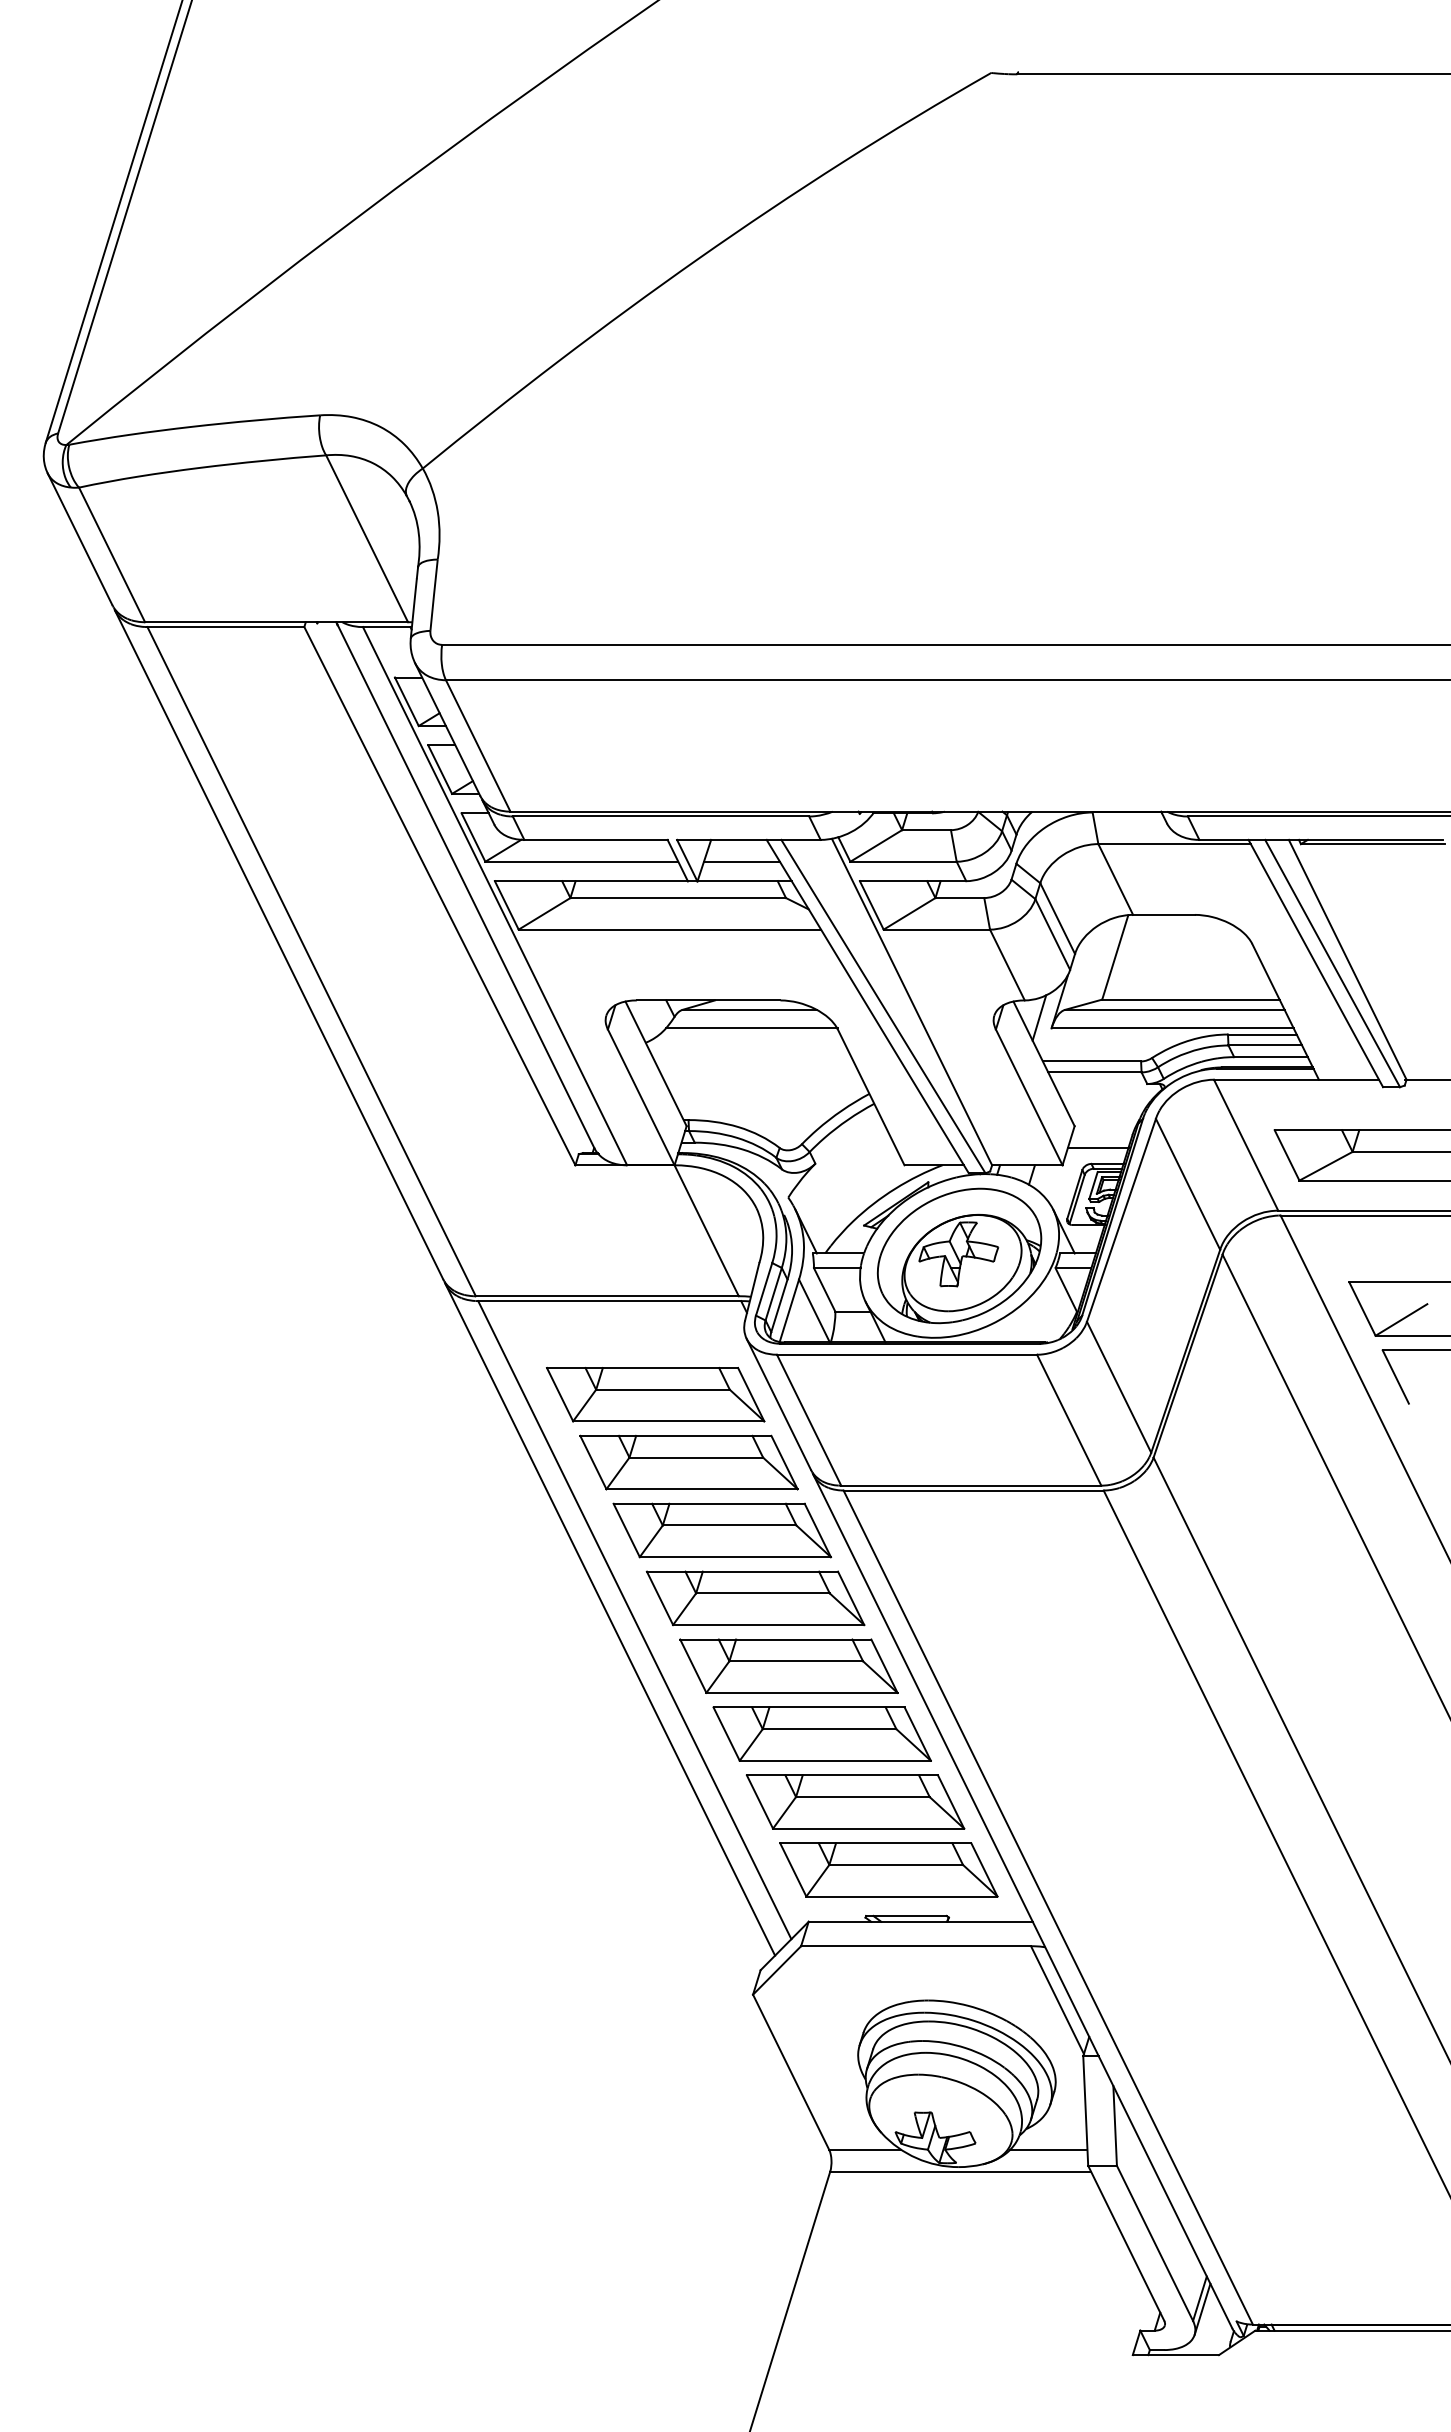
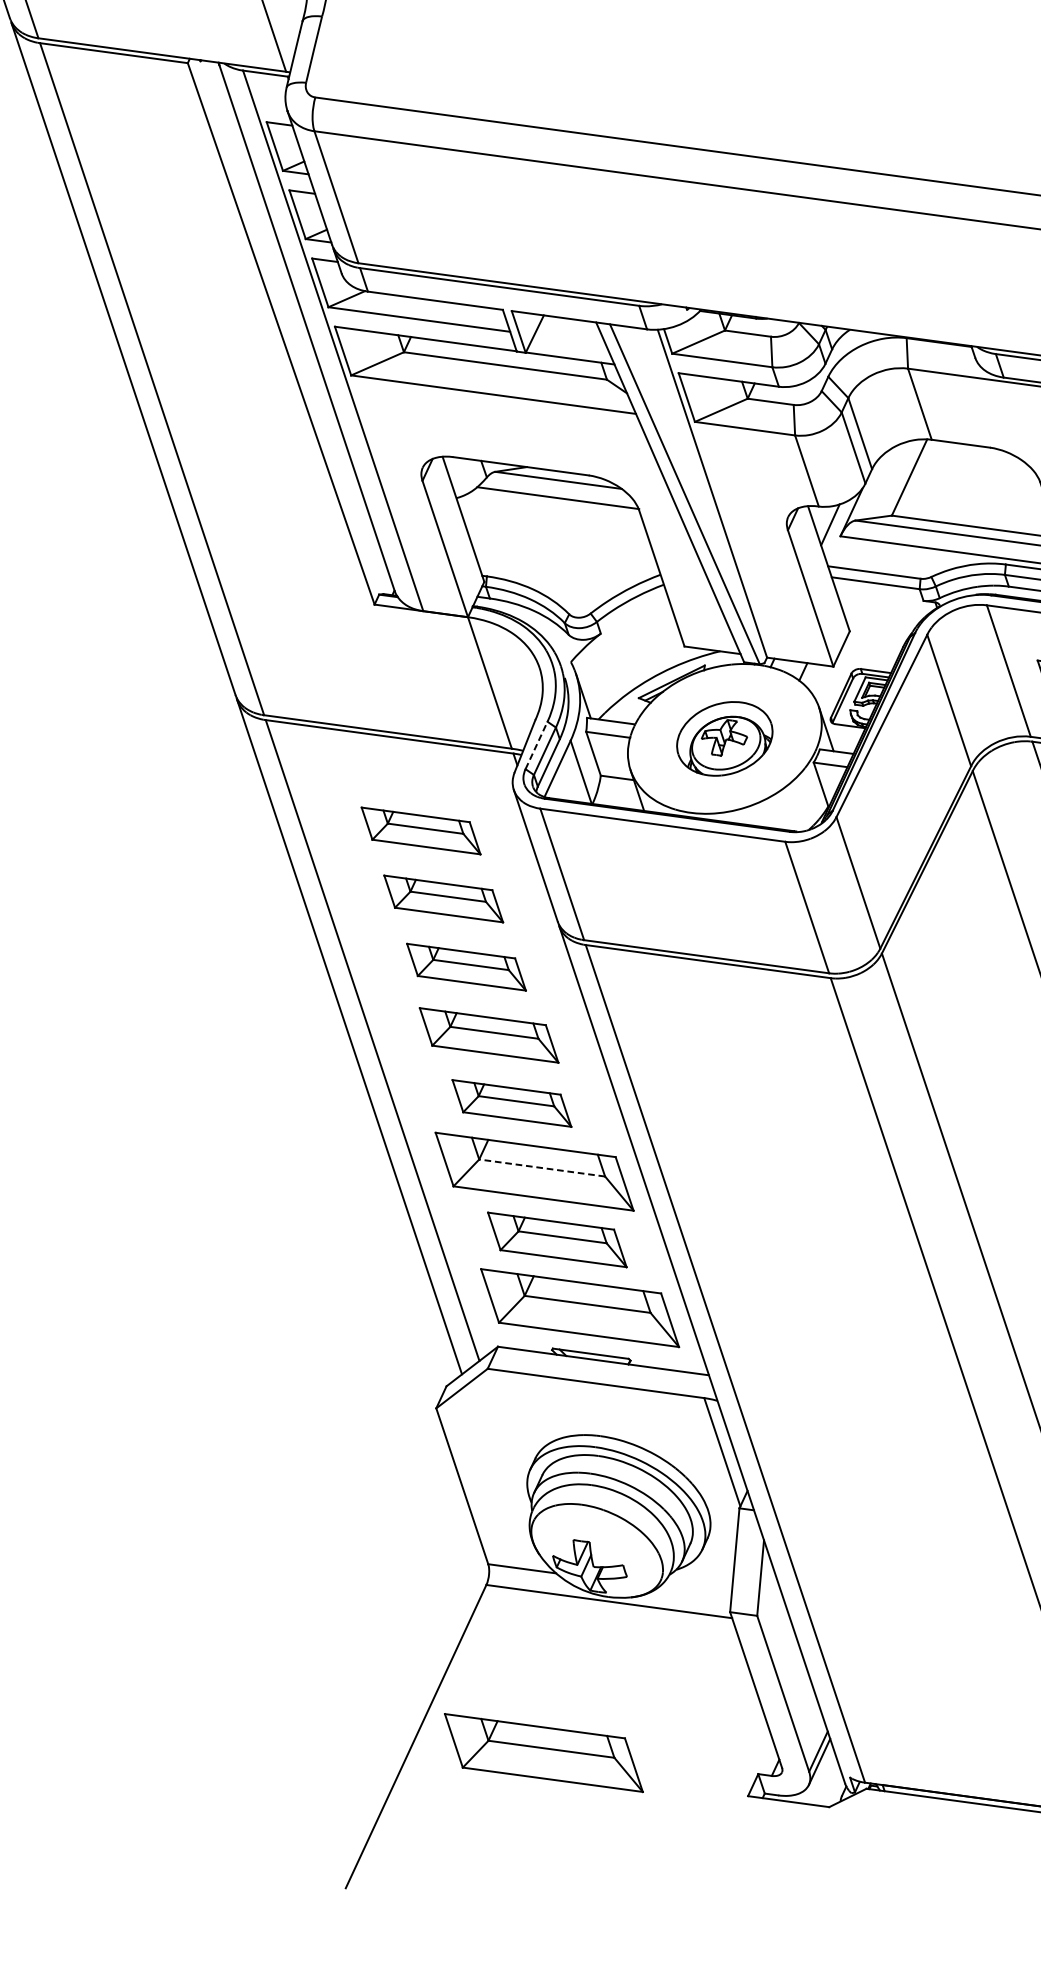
line: (741, 861) -> (569, 339), removed
line: (1097, 1148) -> (868, 655), removed
part: (959, 1255) -> (724, 738), size x0.6
line: (764, 1288) -> (537, 744), solid -> dashed
part: (655, 1394) -> (420, 830), size x0.6
part: (688, 1462) -> (443, 898), size x0.6
part: (722, 1530) -> (466, 967), size x0.6
part: (755, 1598) -> (489, 1035), size x0.7
part: (788, 1665) -> (511, 1102), size x0.6
line: (829, 1729) -> (542, 1168), solid -> dashed
part: (855, 1801) -> (557, 1239), size x0.7
line: (1048, 2149) -> (694, 1591), removed
part: (913, 2338) -> (543, 1752), added

